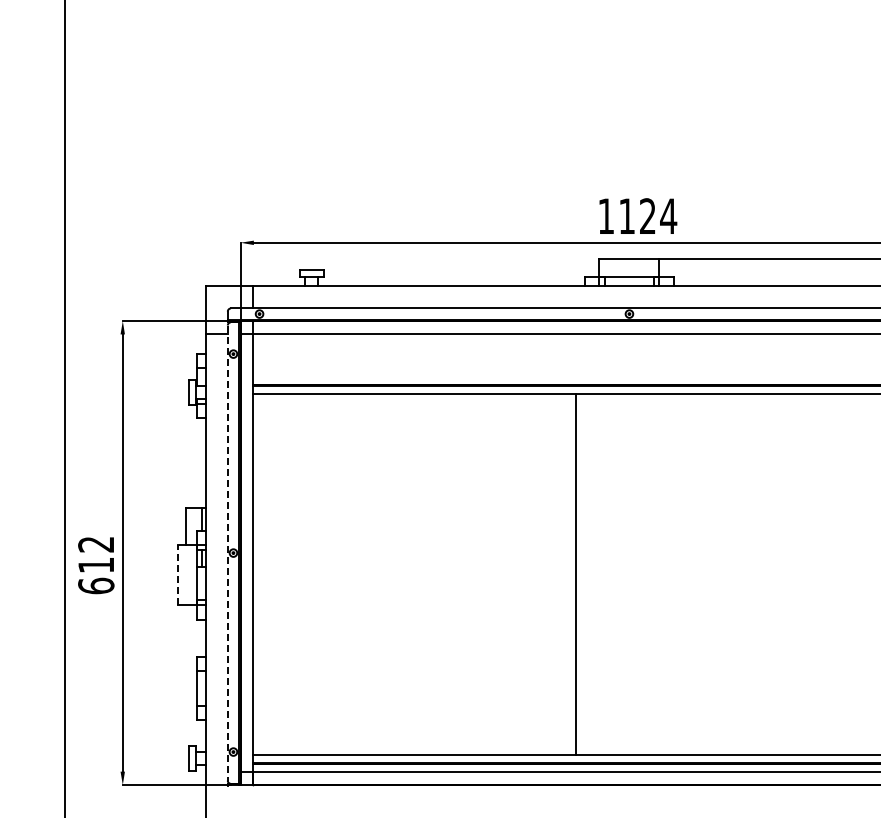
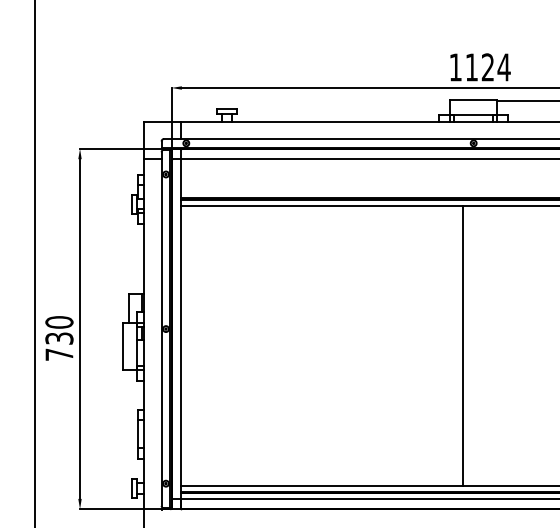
line: (227, 553) -> (161, 329), dashed -> solid
text: (96, 565) -> (59, 338), 612 -> 730
line: (178, 574) -> (123, 345), dashed -> solid
line: (575, 574) -> (462, 345), moved

